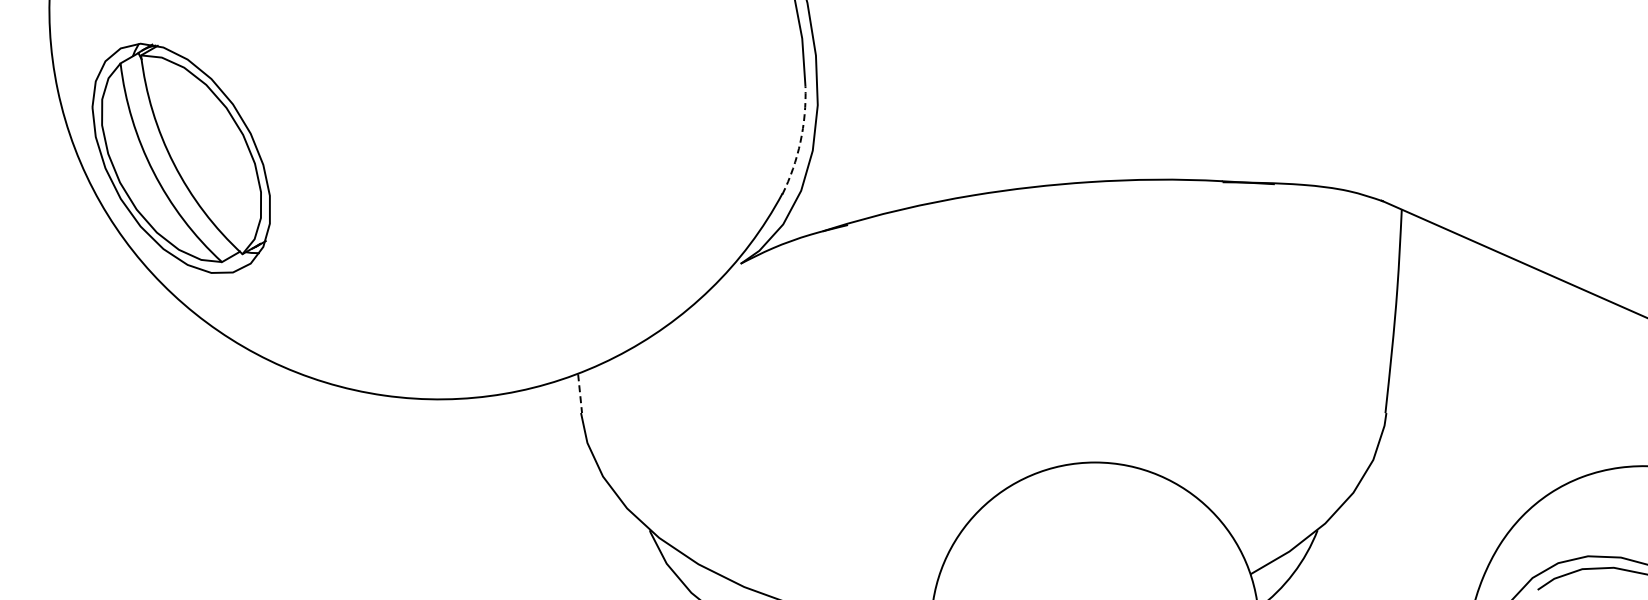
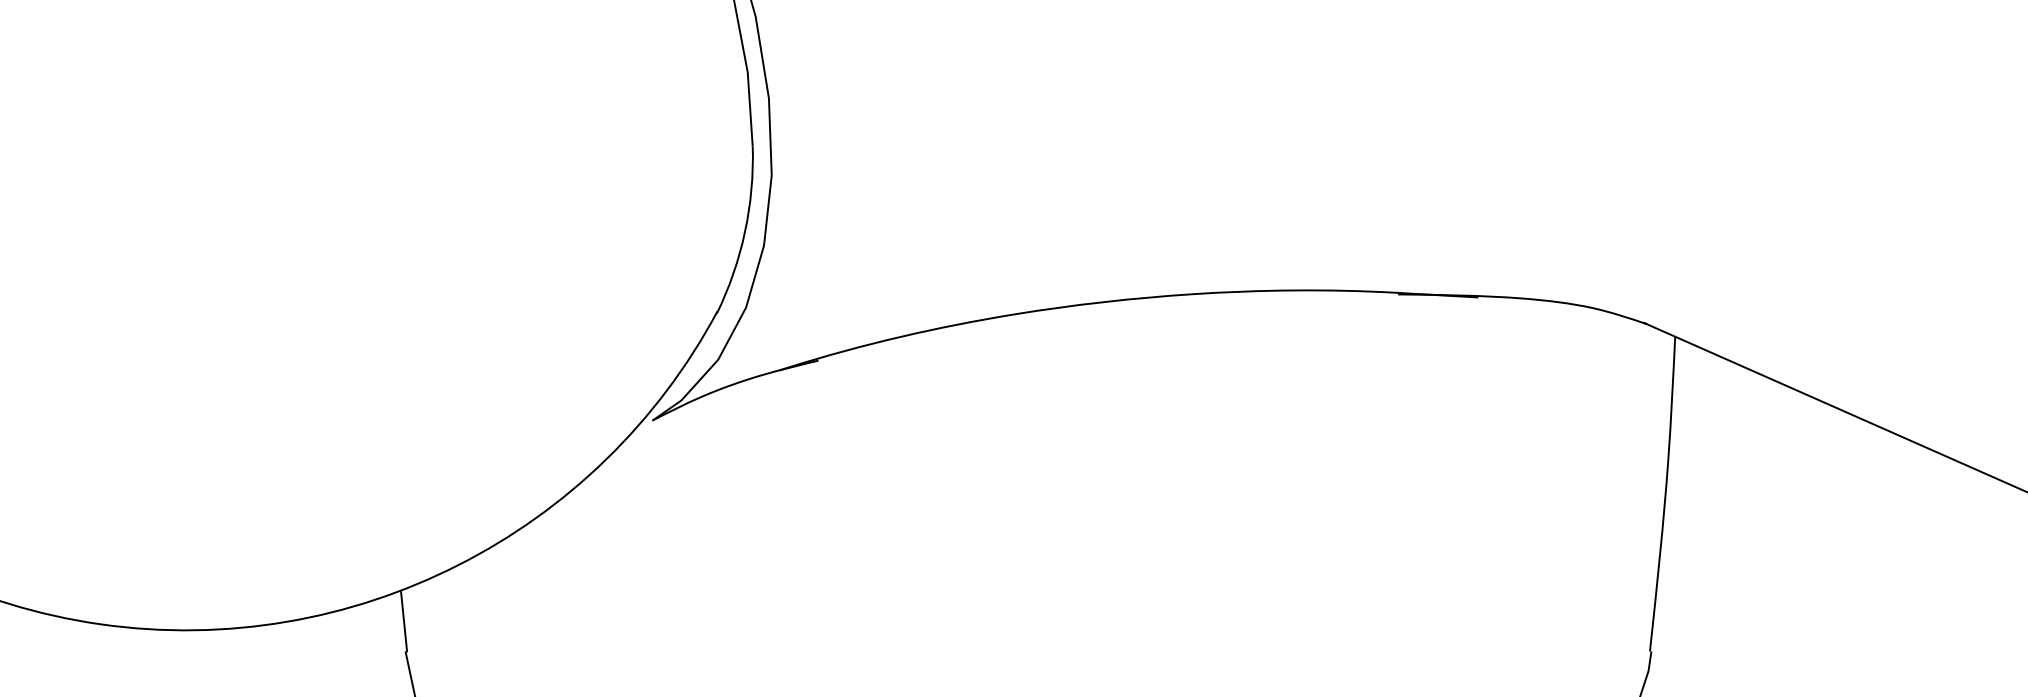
arc: (800, 142) -> (745, 232), dashed -> solid
line: (580, 394) -> (404, 622), dashed -> solid

